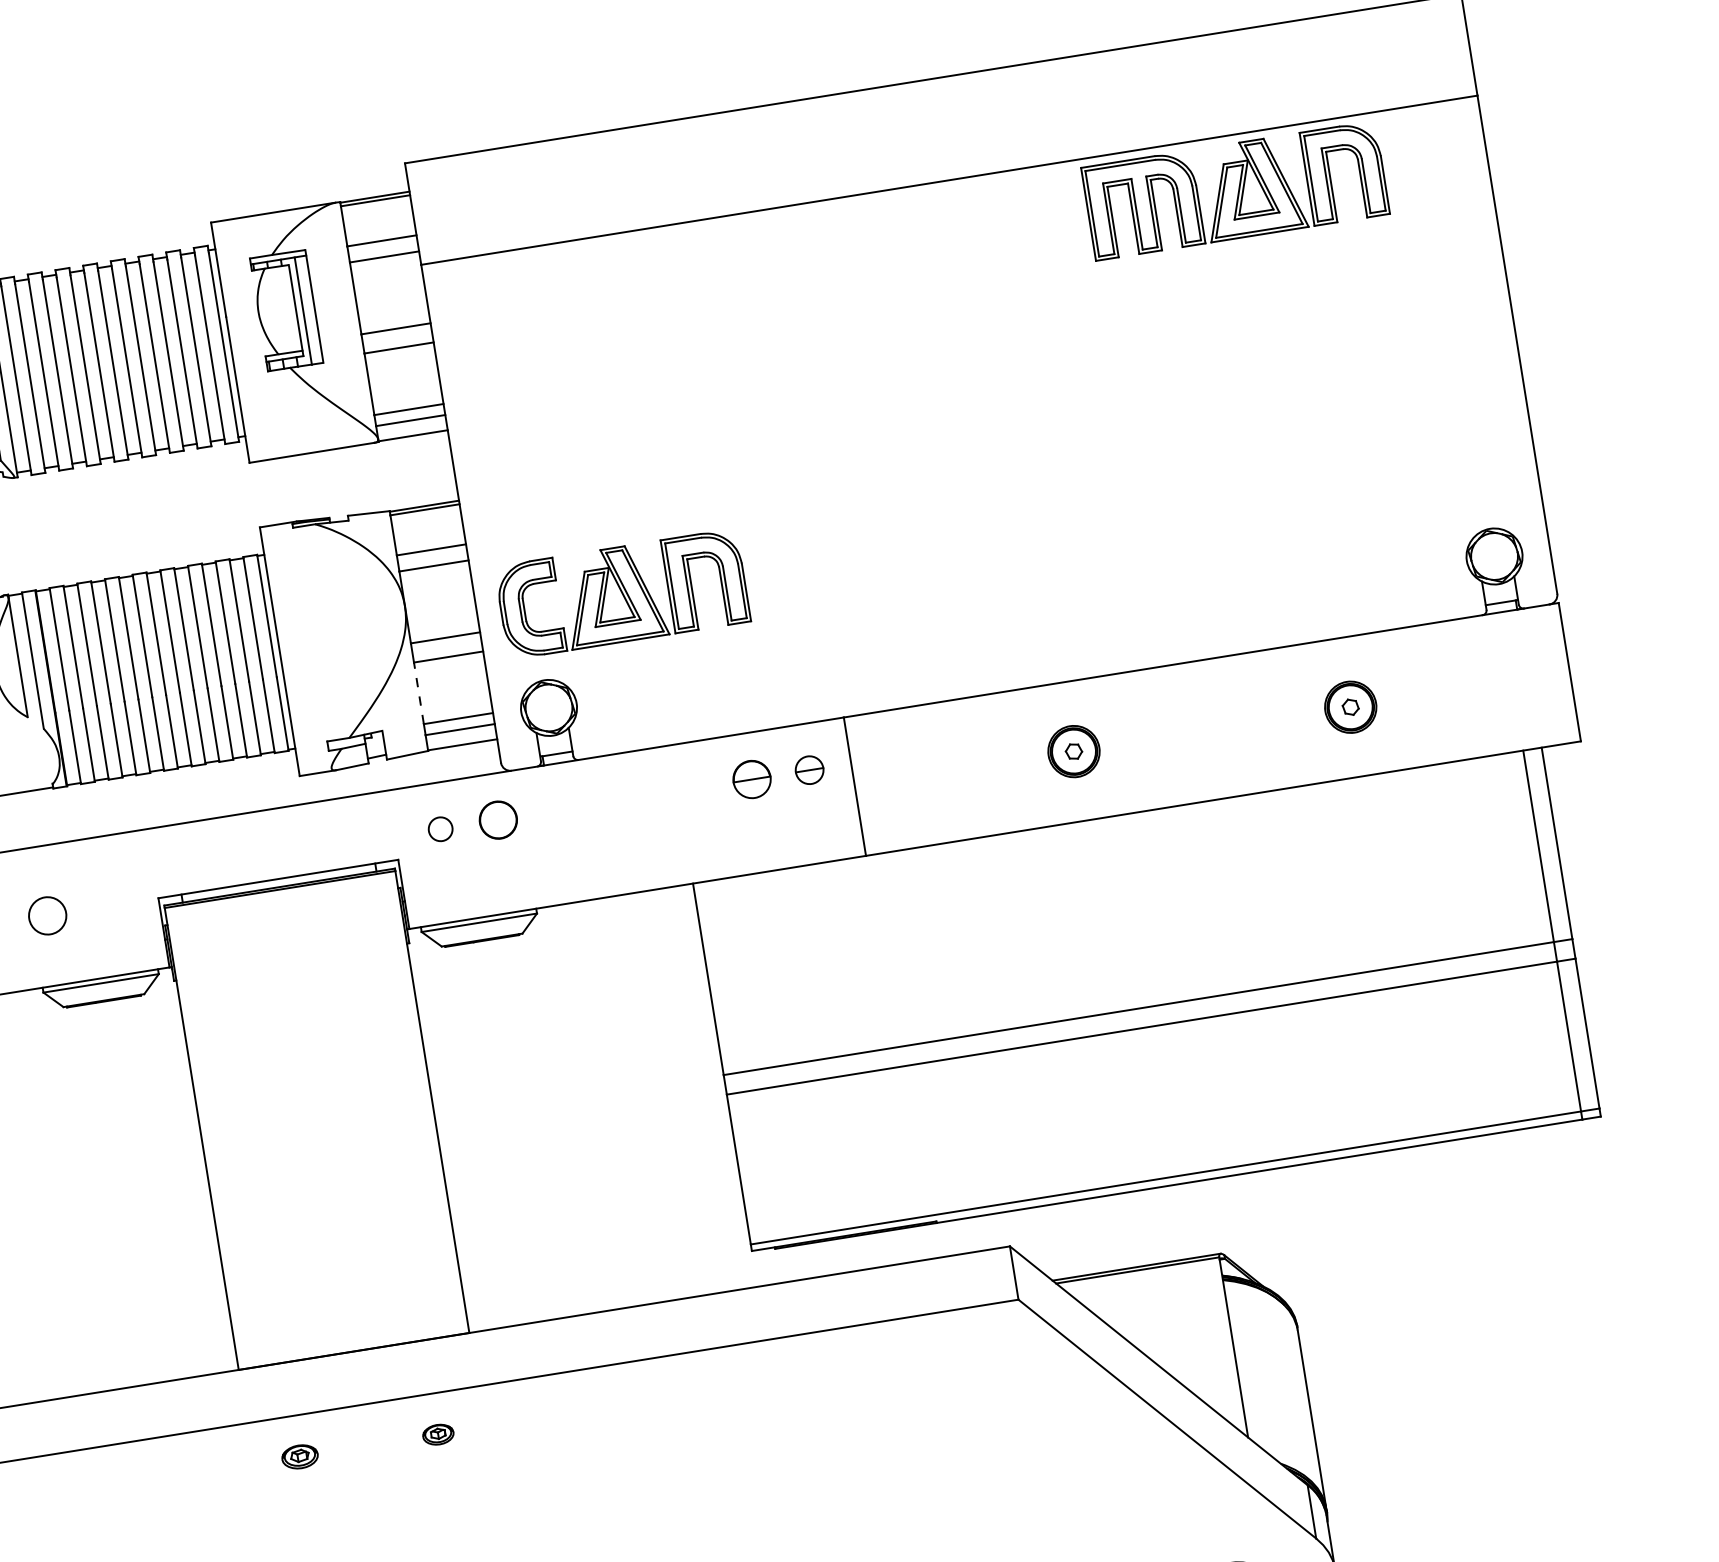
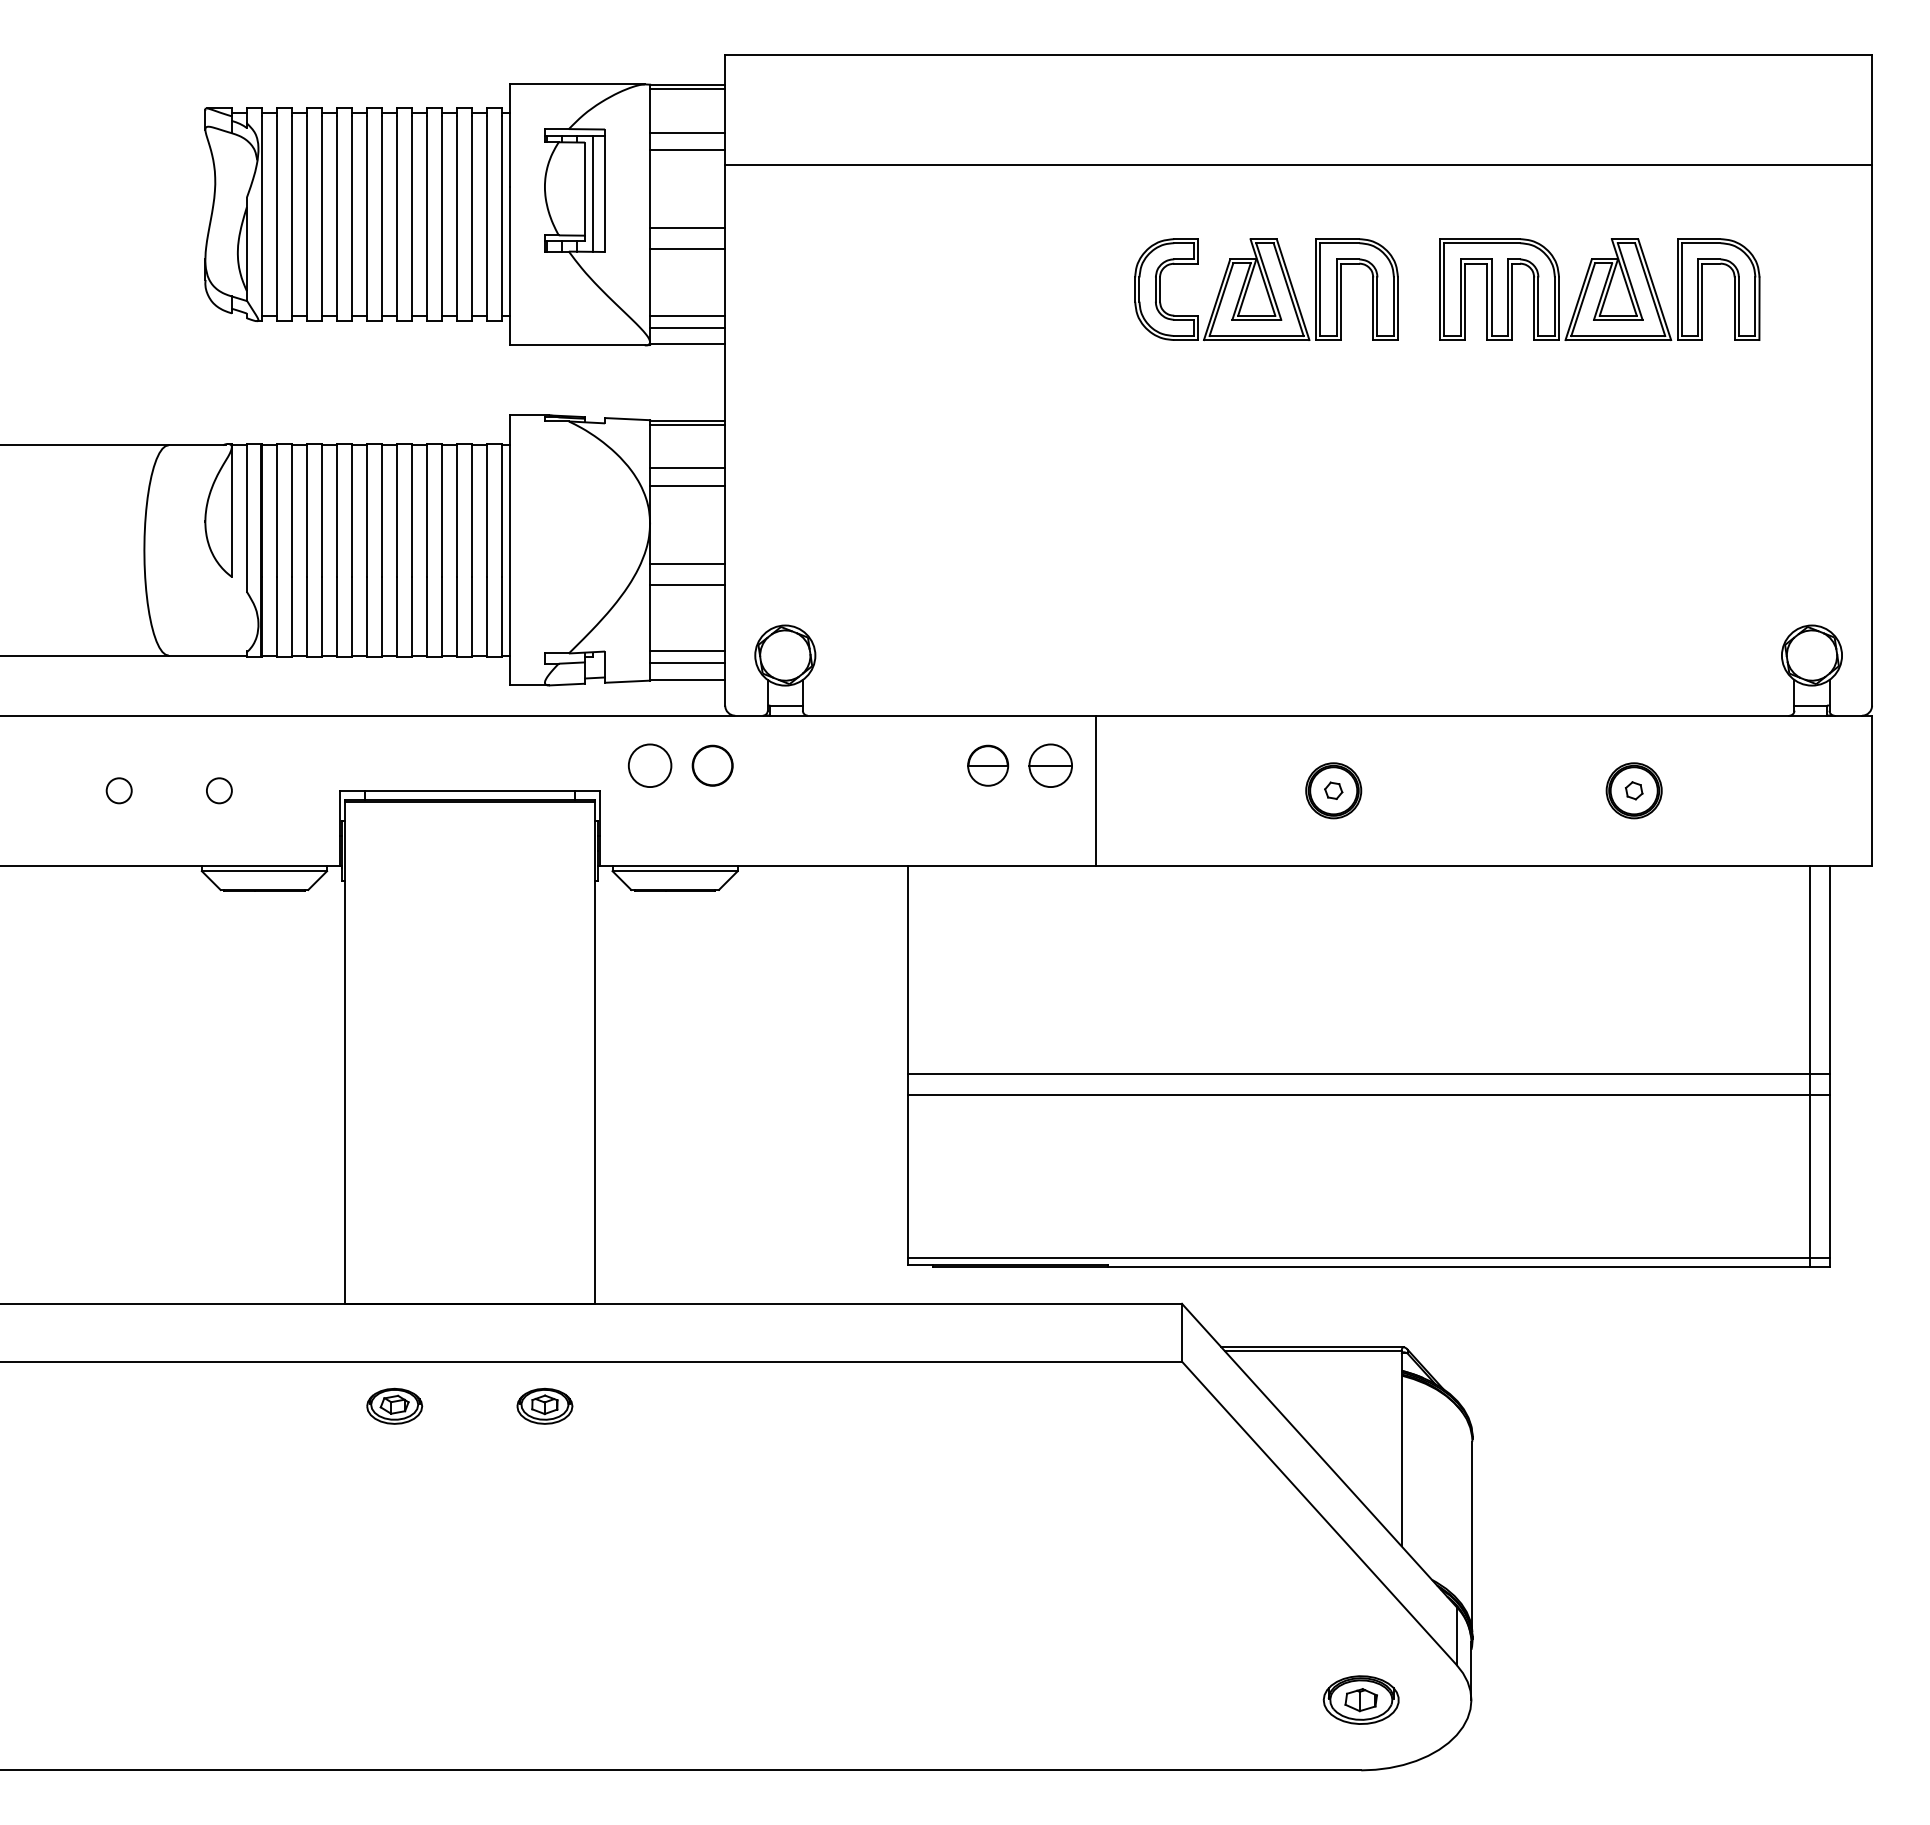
part: (1235, 190) -> (1599, 289), moved
part: (622, 594) -> (1266, 289), moved
line: (419, 692) -> (650, 617), dashed -> solid
part: (809, 770) -> (1050, 765), size x1.43
circle: (440, 829) -> (649, 765), size x1.67
circle: (47, 915) -> (219, 790), size x0.62
part: (437, 1434) -> (544, 1405), size x1.67
part: (299, 1456) -> (394, 1405), size x1.43

